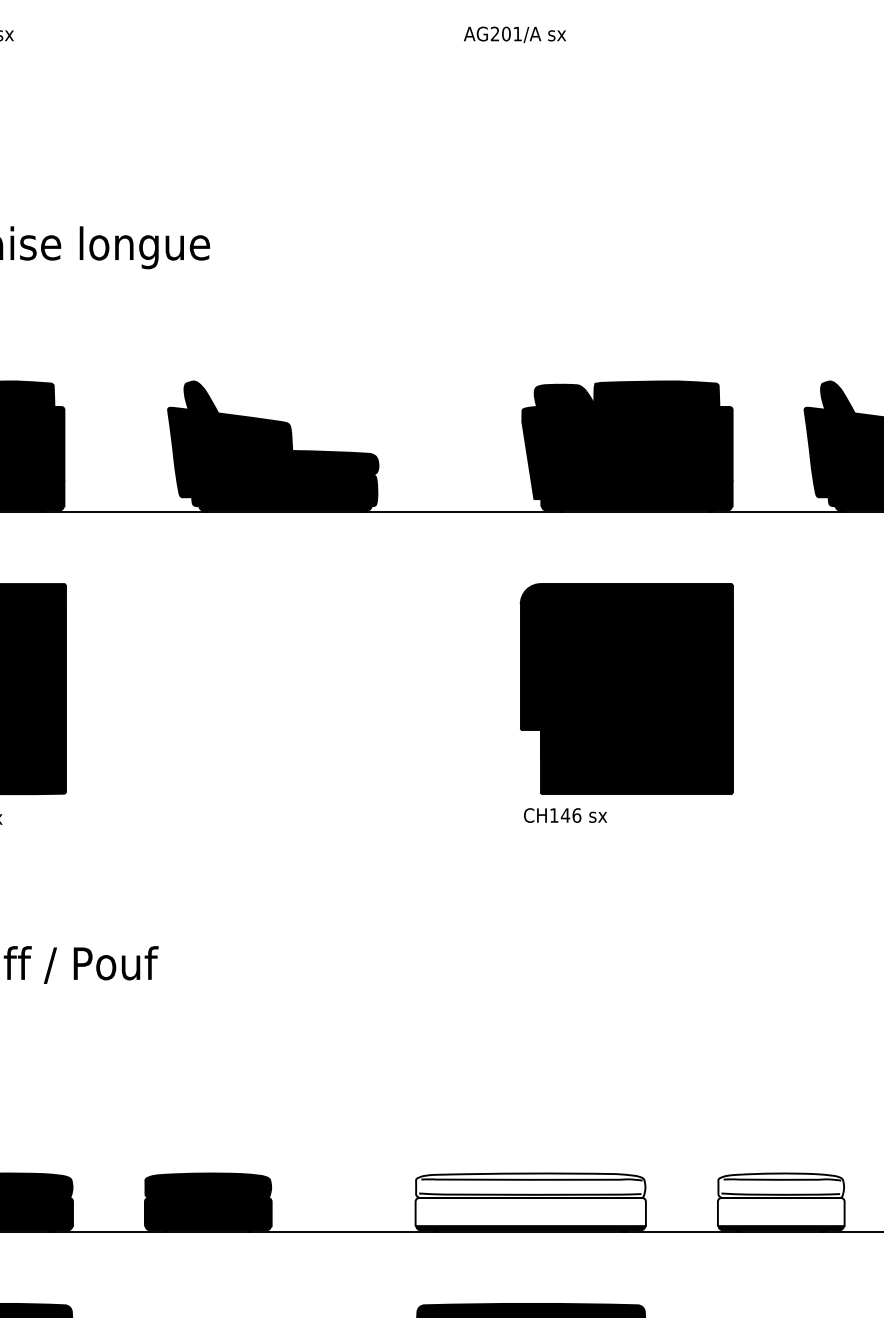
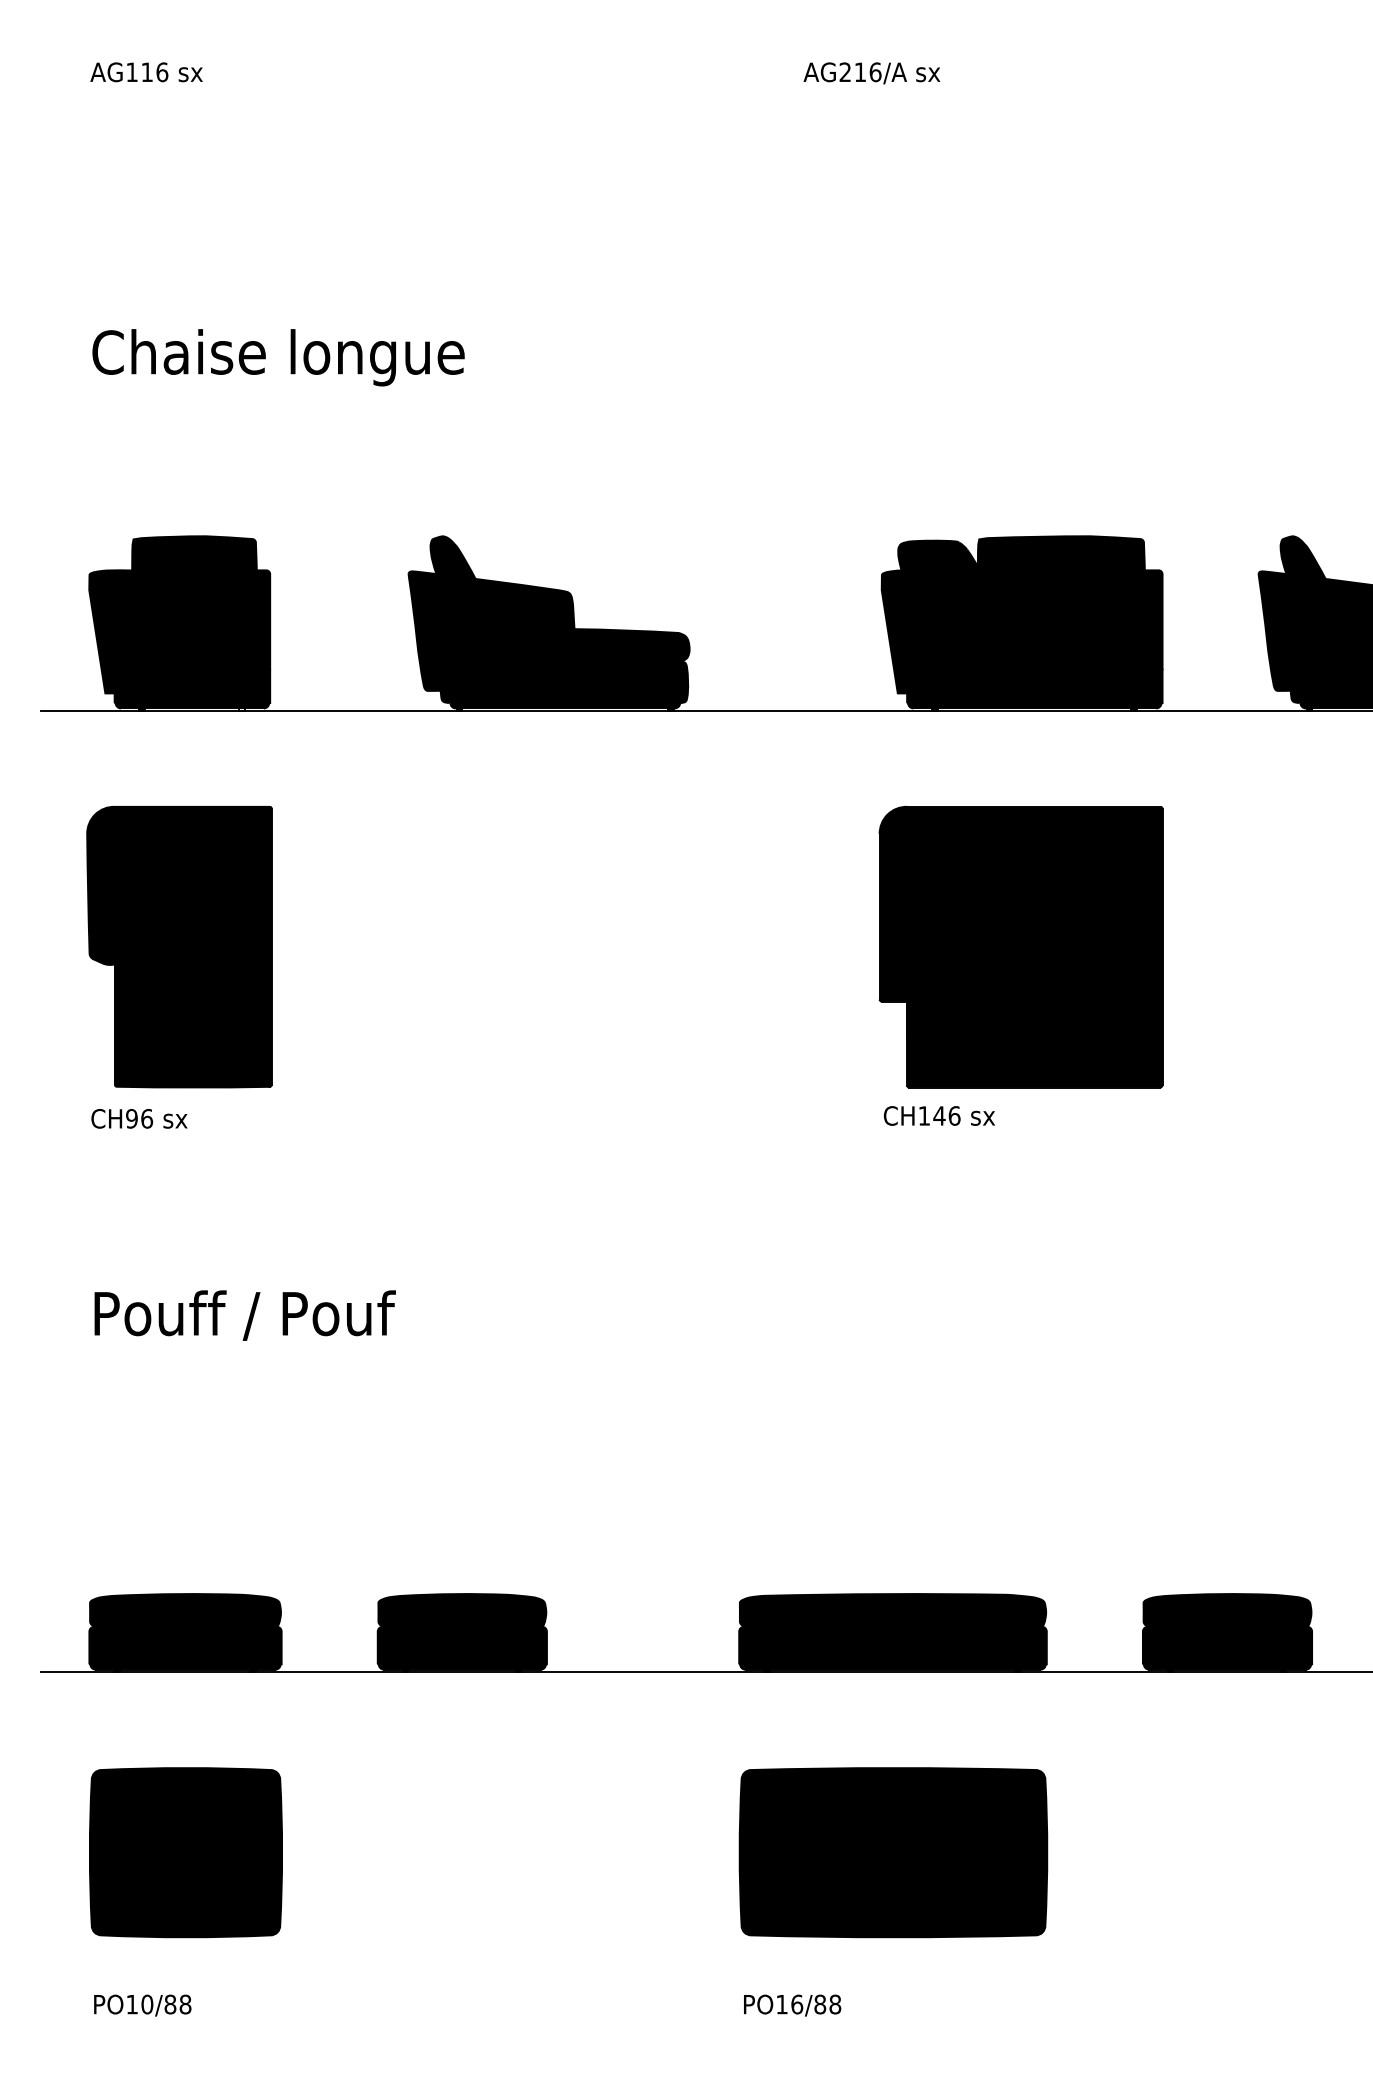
text: (511, 34) -> (867, 72), AG201/A -> AG216/A
fill: (530, 1200) -> (892, 1629), added
fill: (781, 1200) -> (1227, 1629), added

